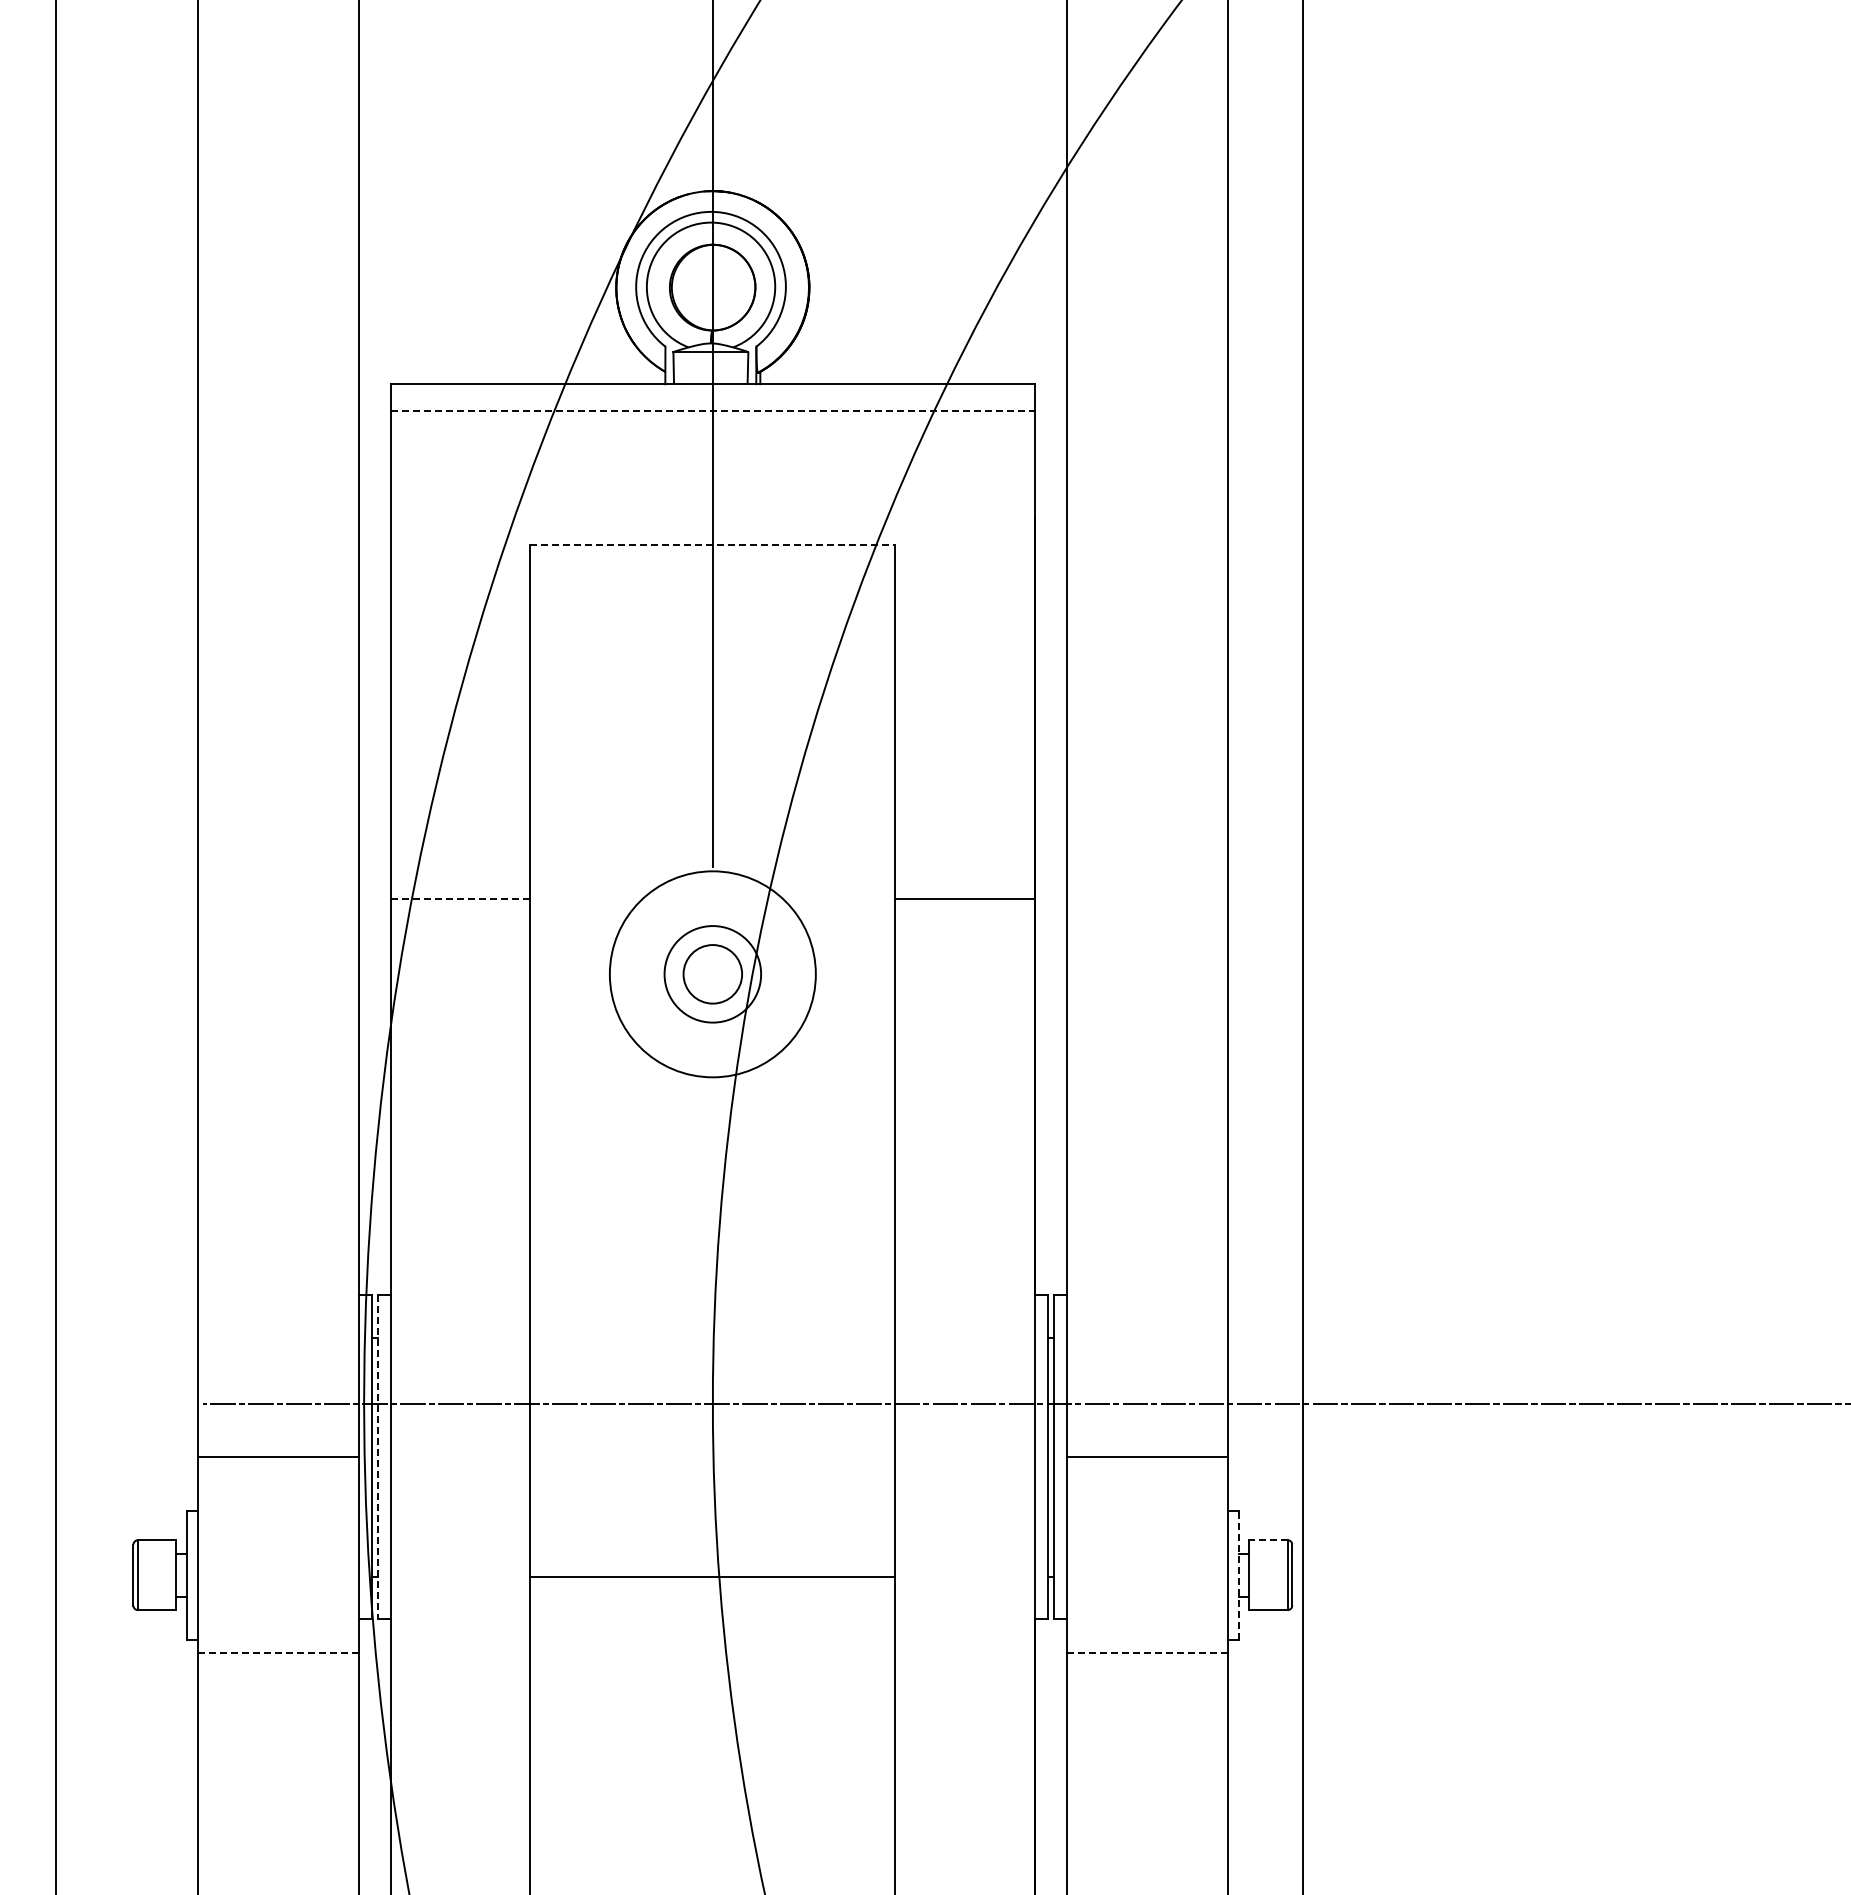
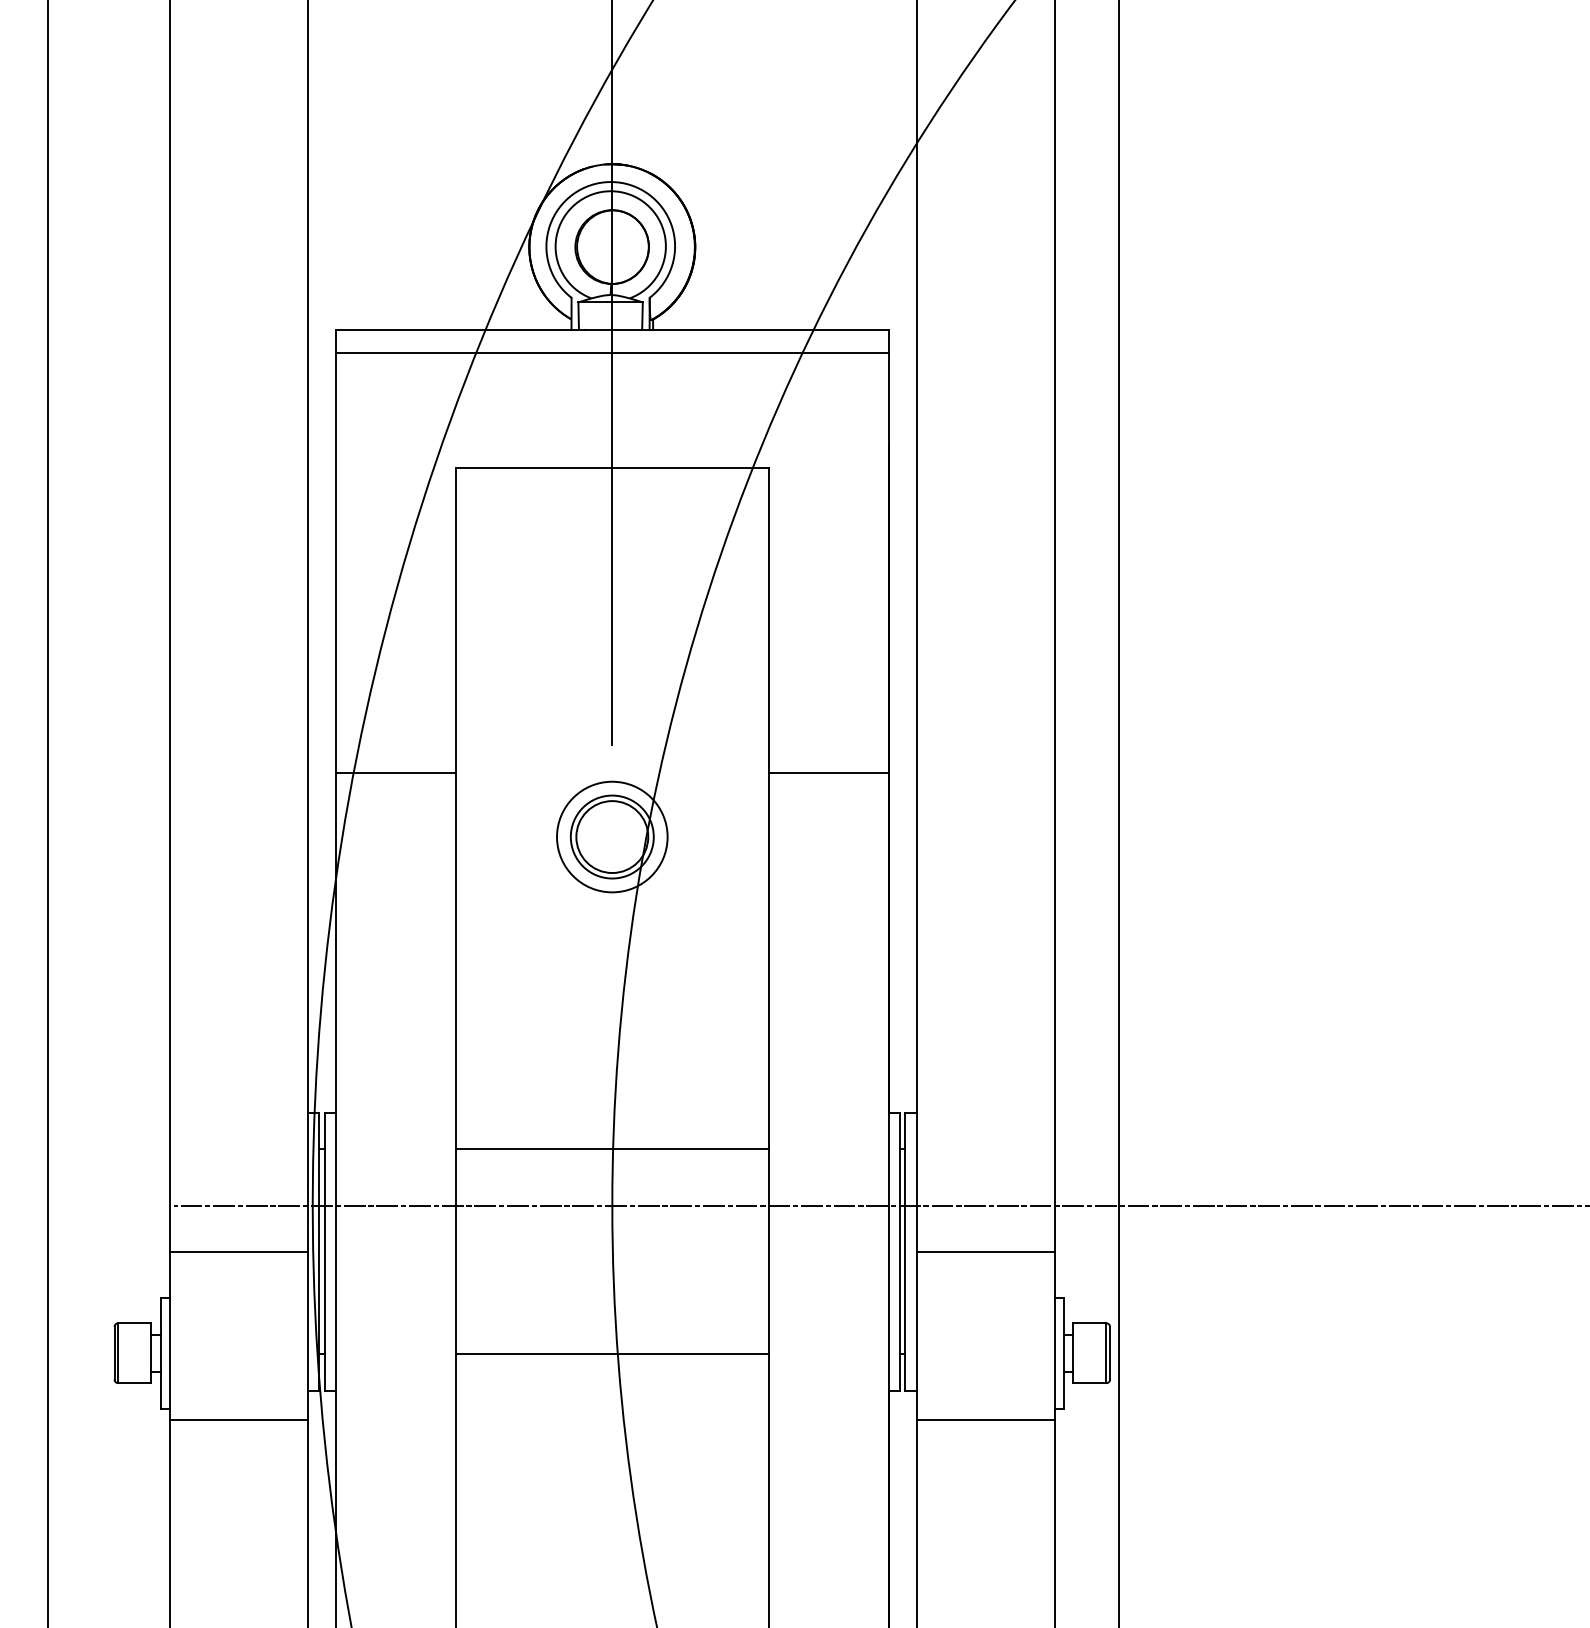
line: (712, 411) -> (612, 353), dashed -> solid
line: (713, 545) -> (612, 468), dashed -> solid
line: (460, 899) -> (395, 772), dashed -> solid
circle: (712, 973) -> (612, 836), size x0.62
circle: (712, 974) -> (612, 837), size x1.43
line: (712, 1337) -> (612, 1149), added
line: (378, 1457) -> (325, 1252), dashed -> solid
line: (1268, 1540) -> (1089, 1323), dashed -> solid
line: (1238, 1574) -> (1063, 1352), dashed -> solid
line: (278, 1652) -> (239, 1419), dashed -> solid
line: (1147, 1652) -> (985, 1419), dashed -> solid

